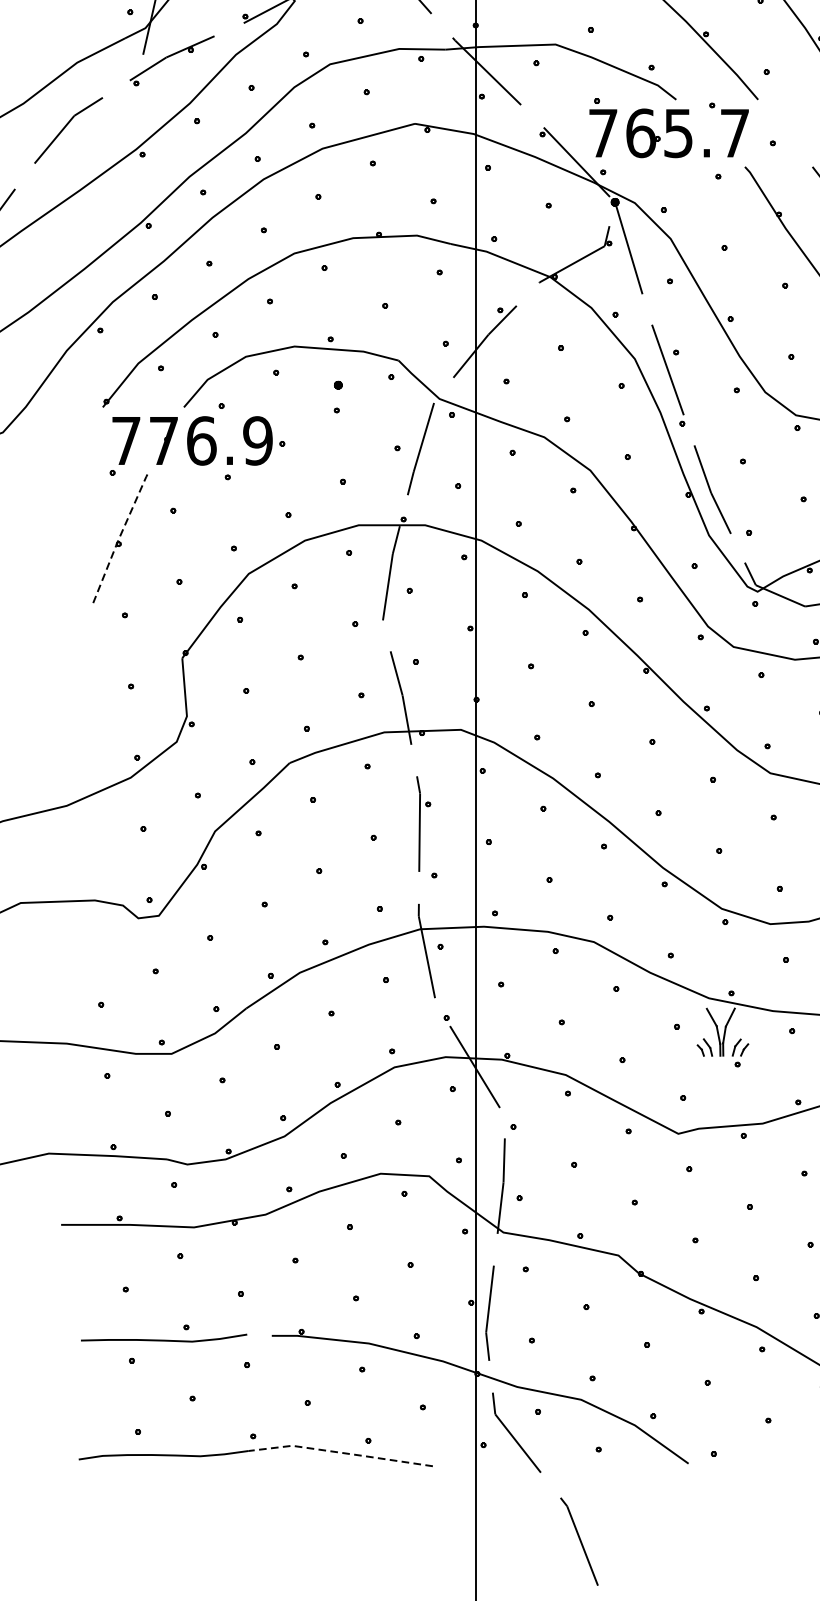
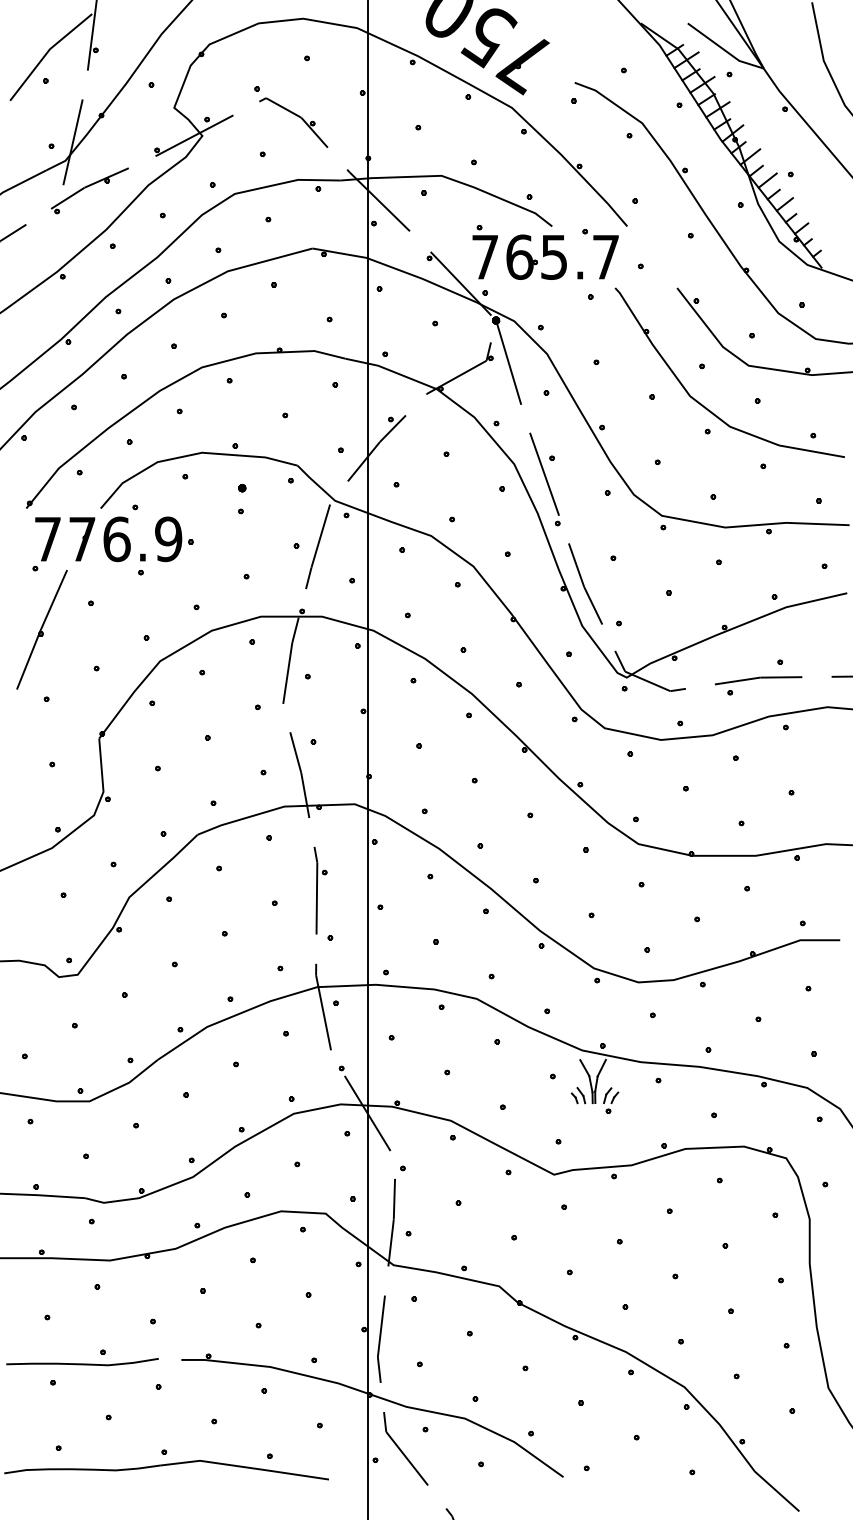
line: (119, 539) -> (41, 629), dashed -> solid
line: (340, 1453) -> (244, 1467), dashed -> solid

